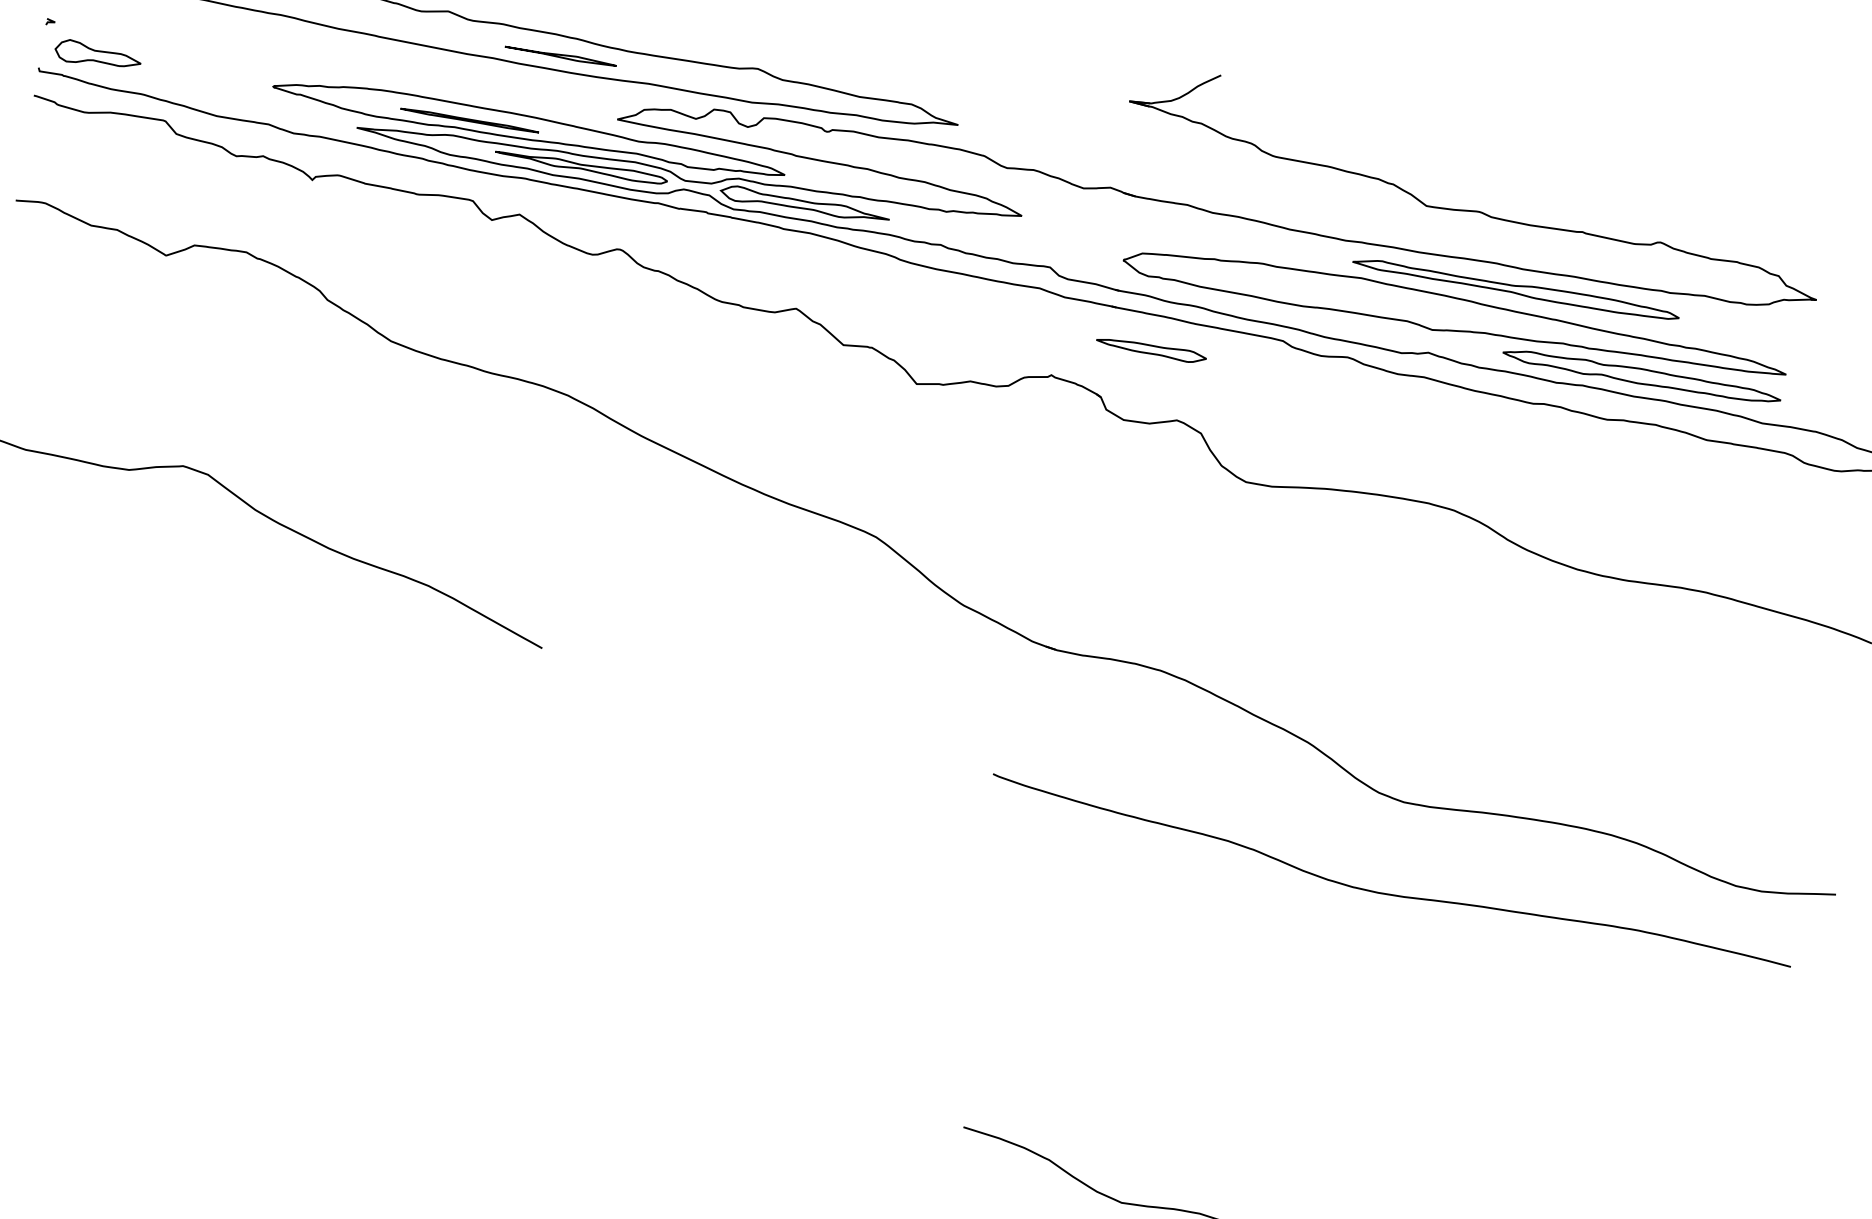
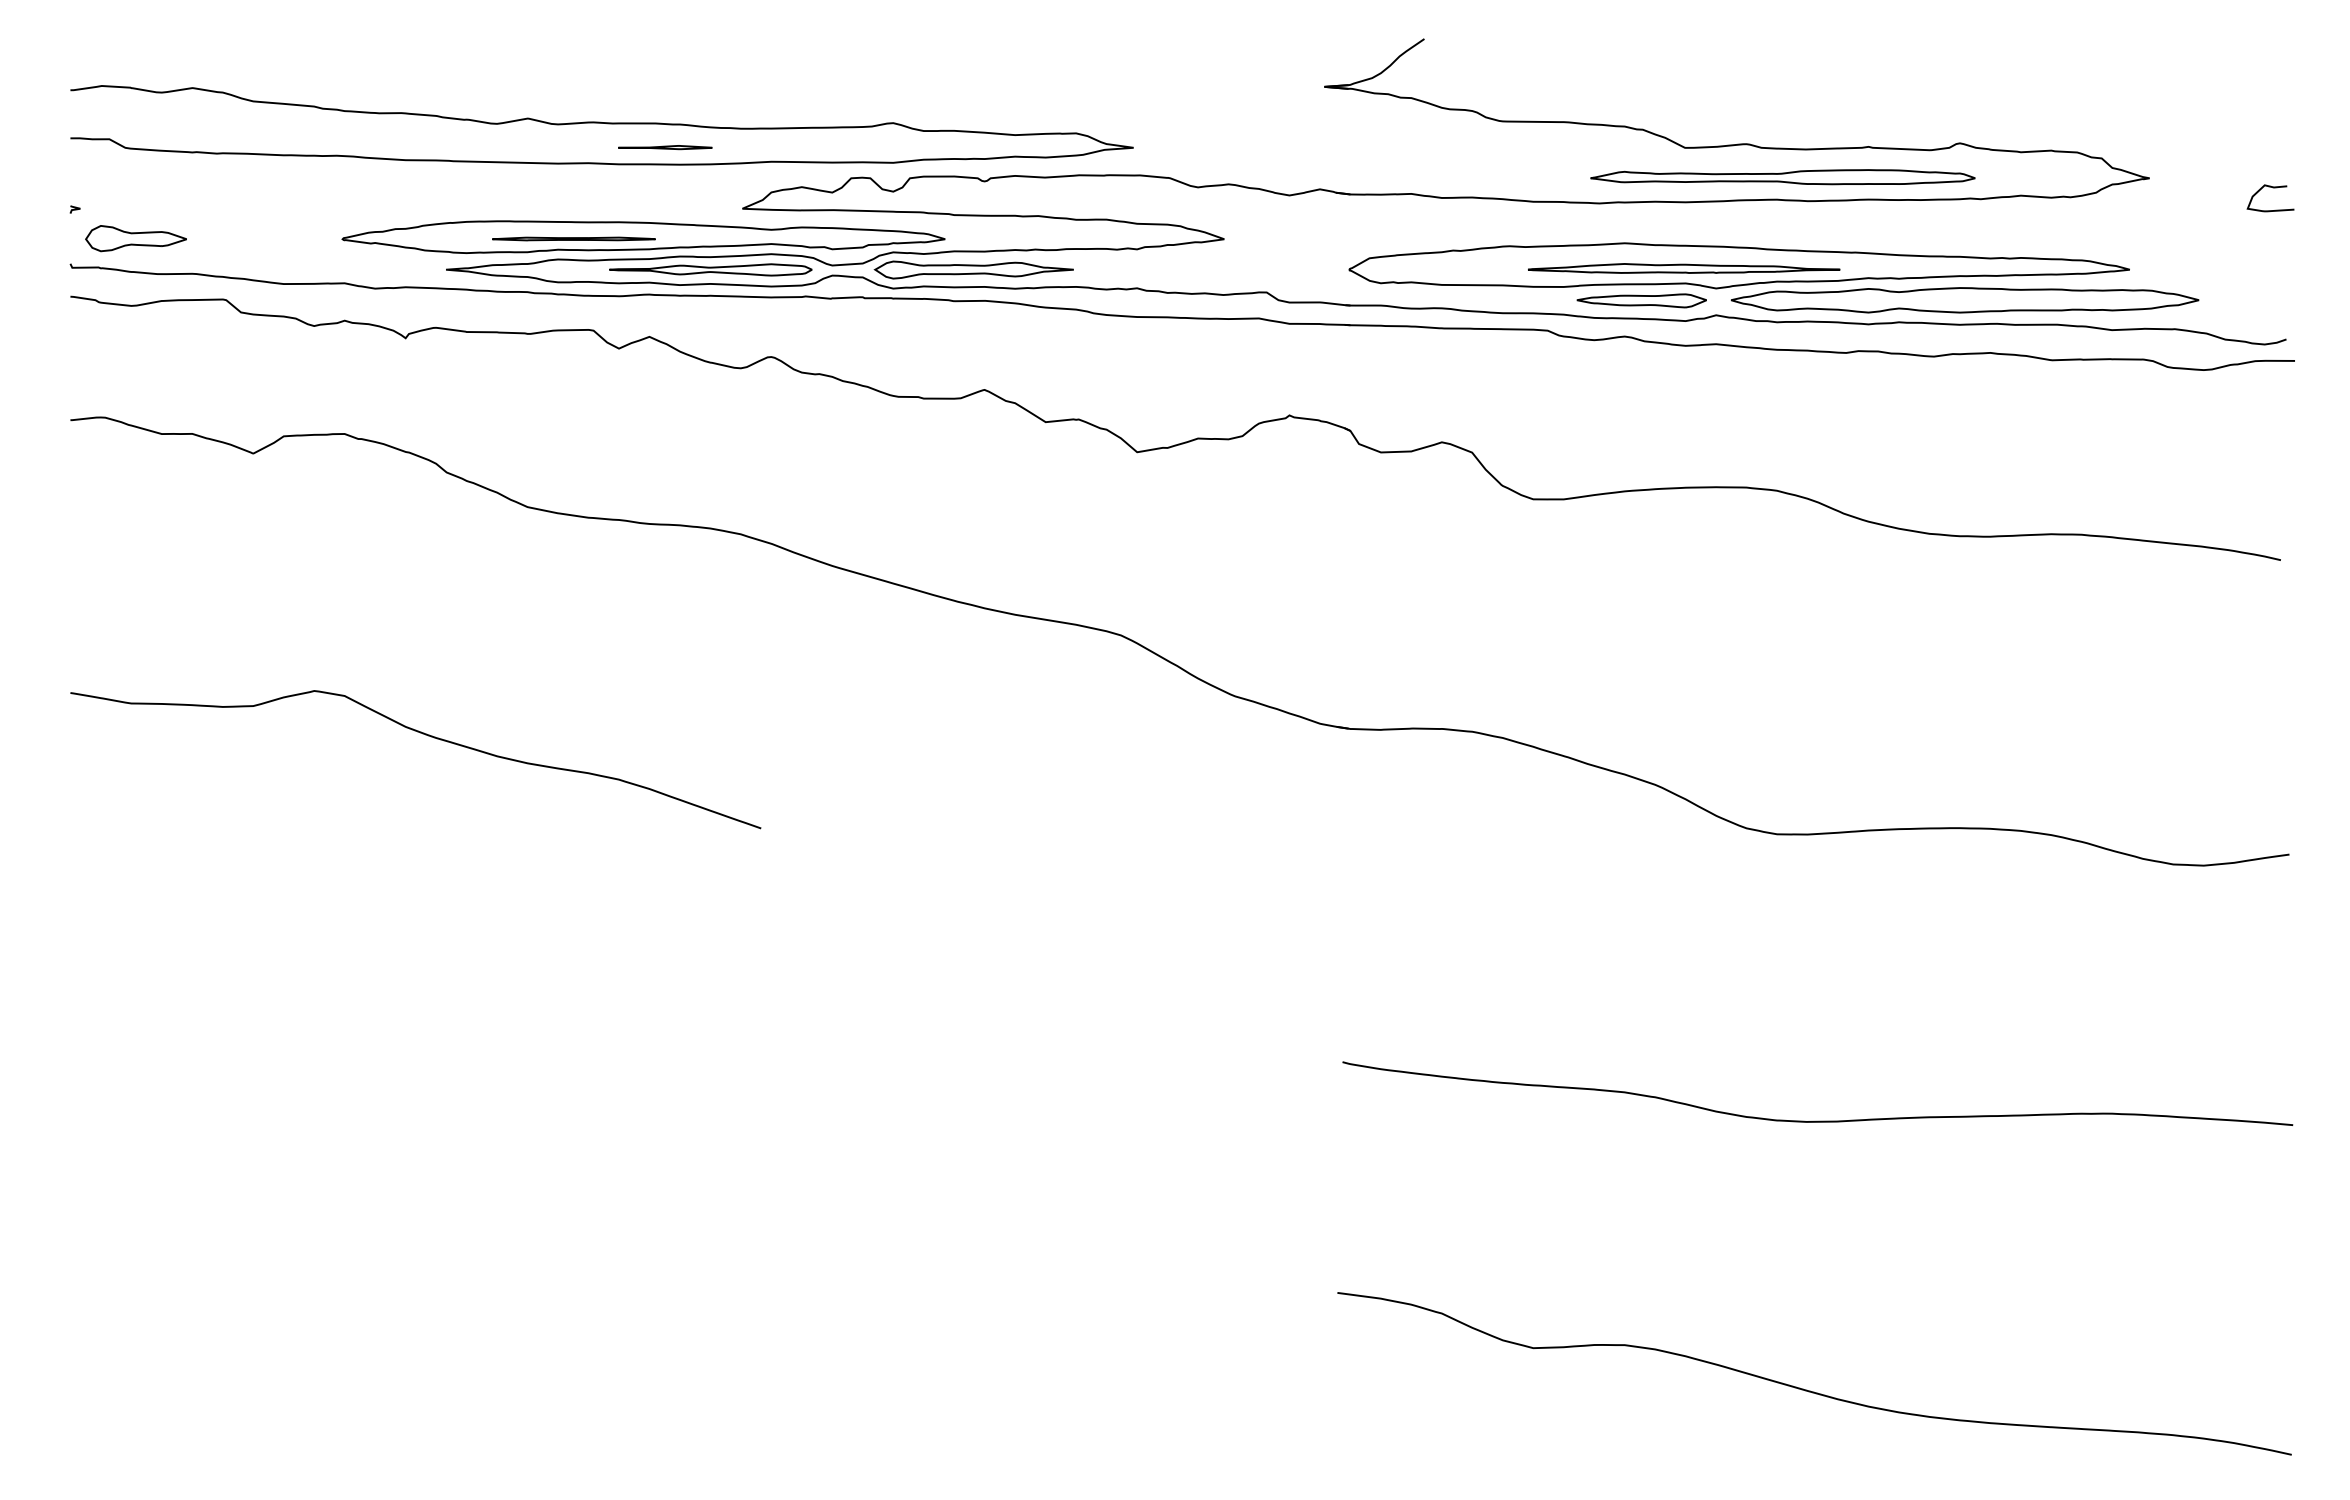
part: (560, 56) -> (665, 147), size x0.71
part: (1515, 289) -> (1782, 177), moved
part: (1408, 308) -> (1684, 268), added
part: (1151, 349) -> (1641, 300), moved
part: (1641, 376) -> (1964, 300), size x1.43
curve: (1387, 893) -> (1817, 1120), moved

